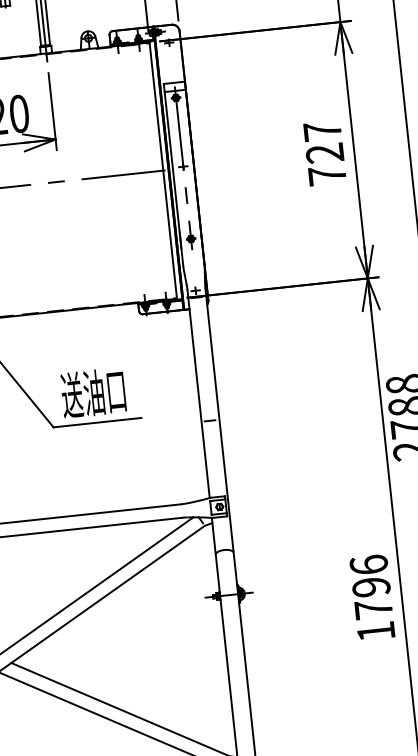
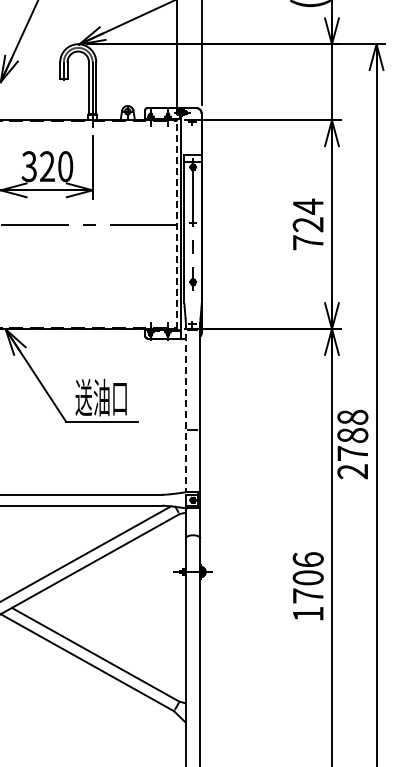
text: (322, 131) -> (308, 206), 727 -> 724
line: (163, 170) -> (176, 224), solid -> dashed
line: (198, 394) -> (185, 407), solid -> dashed
text: (370, 586) -> (307, 577), 1796 -> 1706

